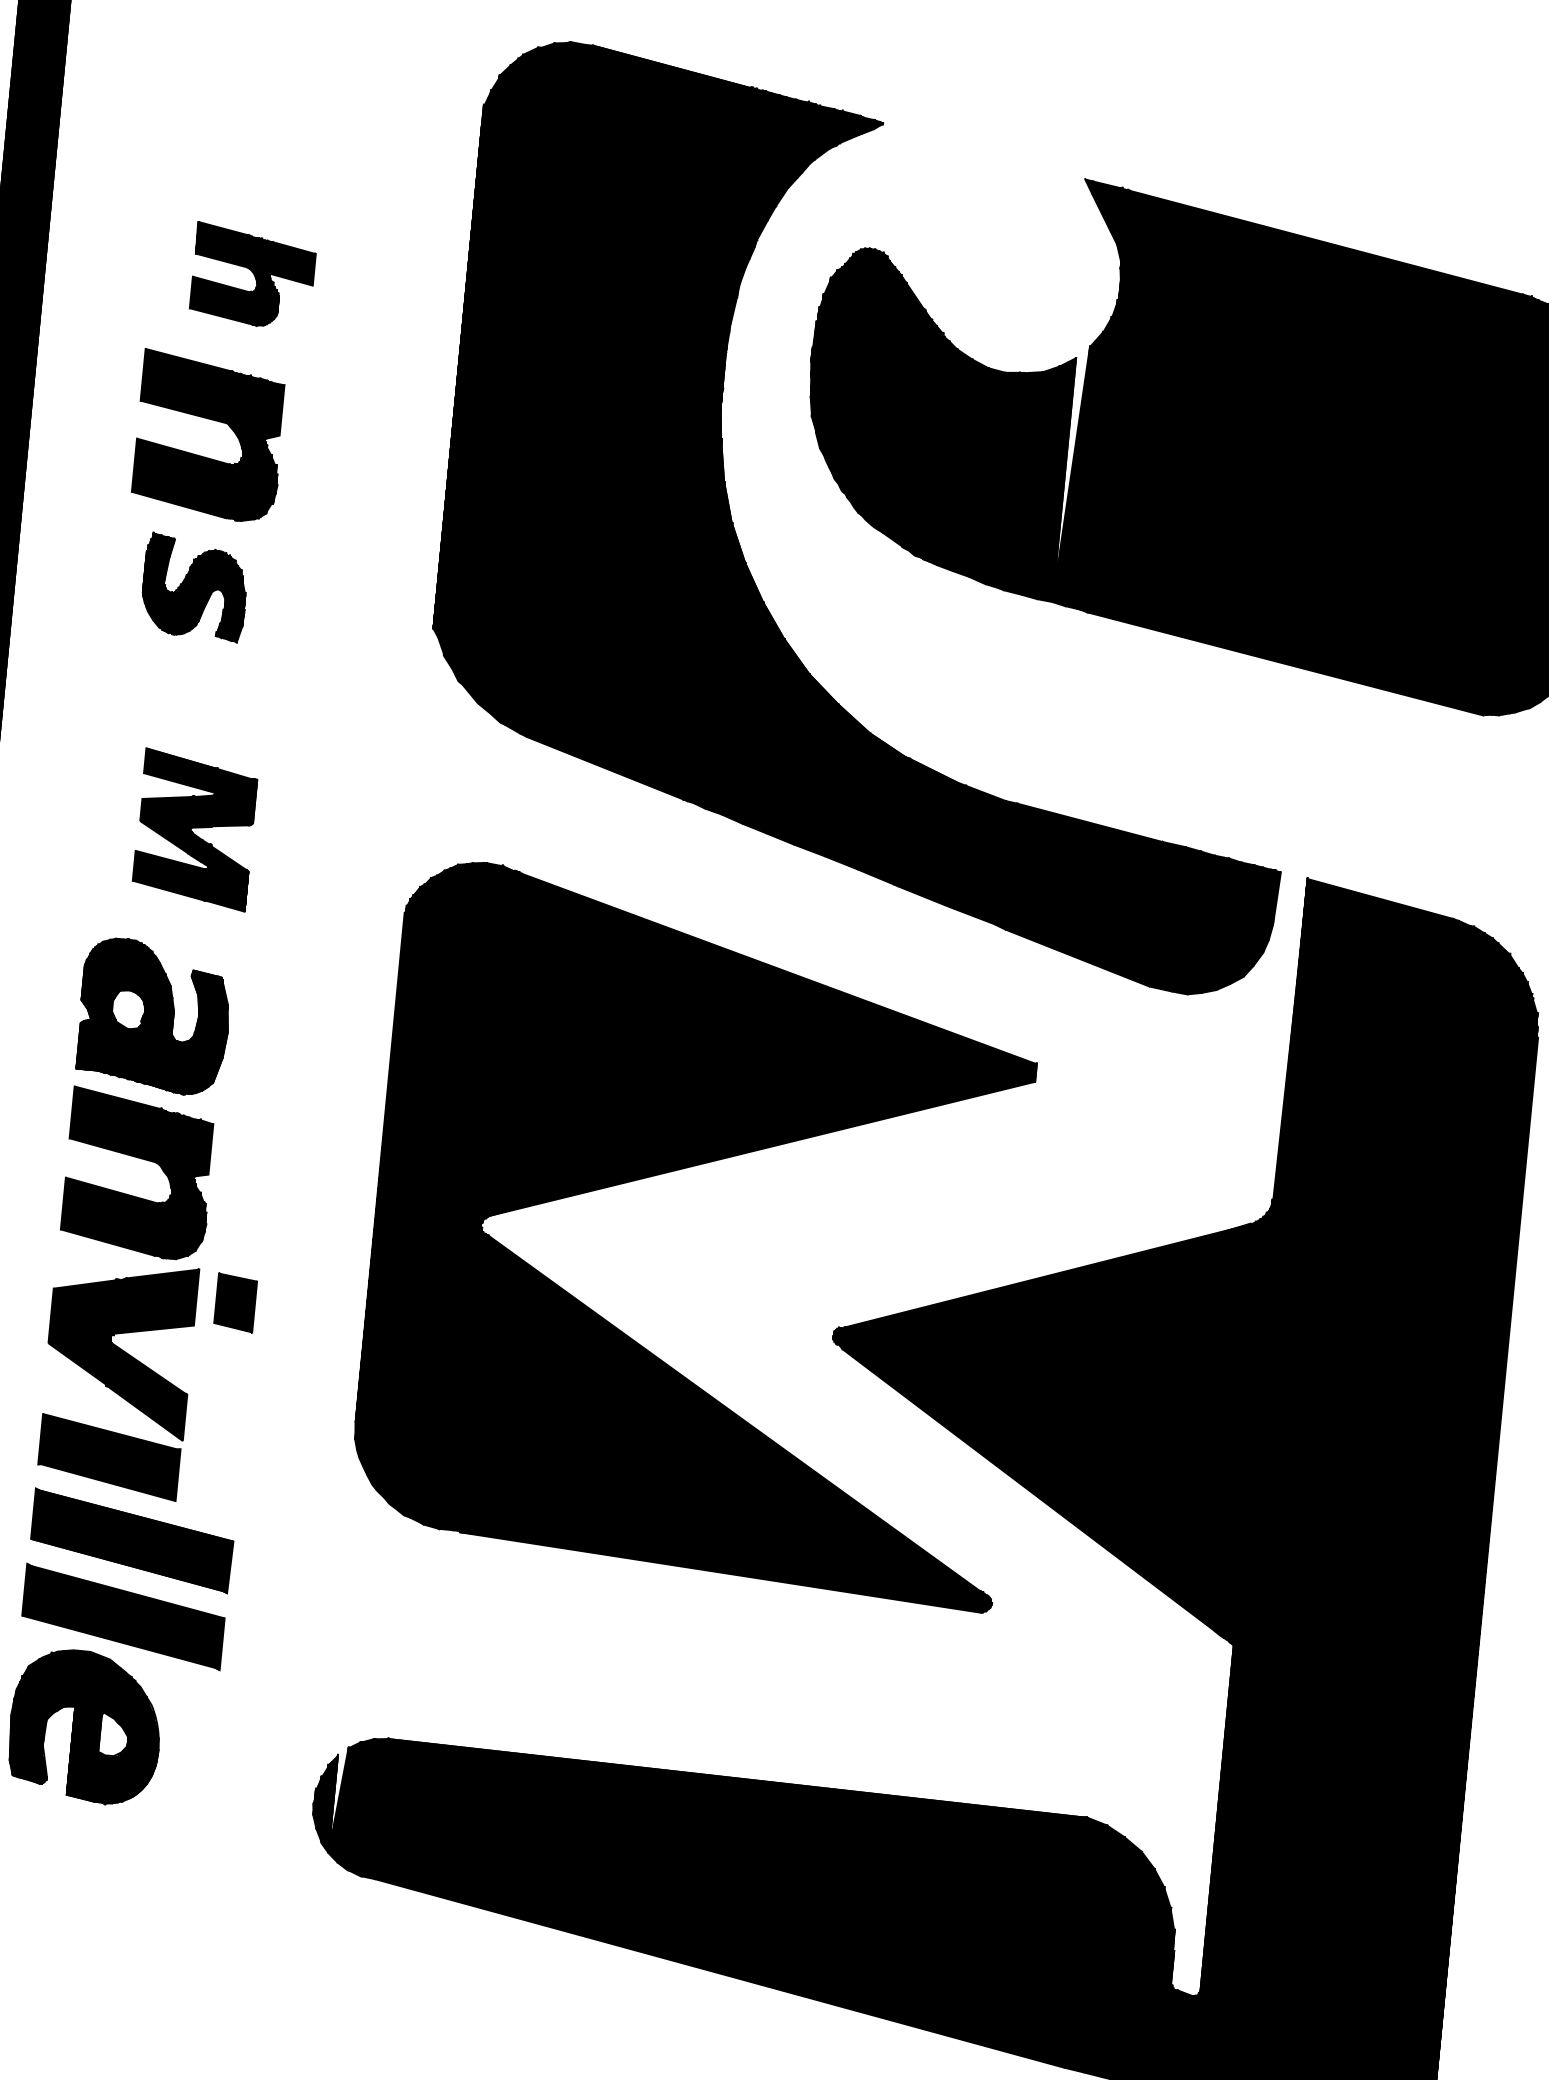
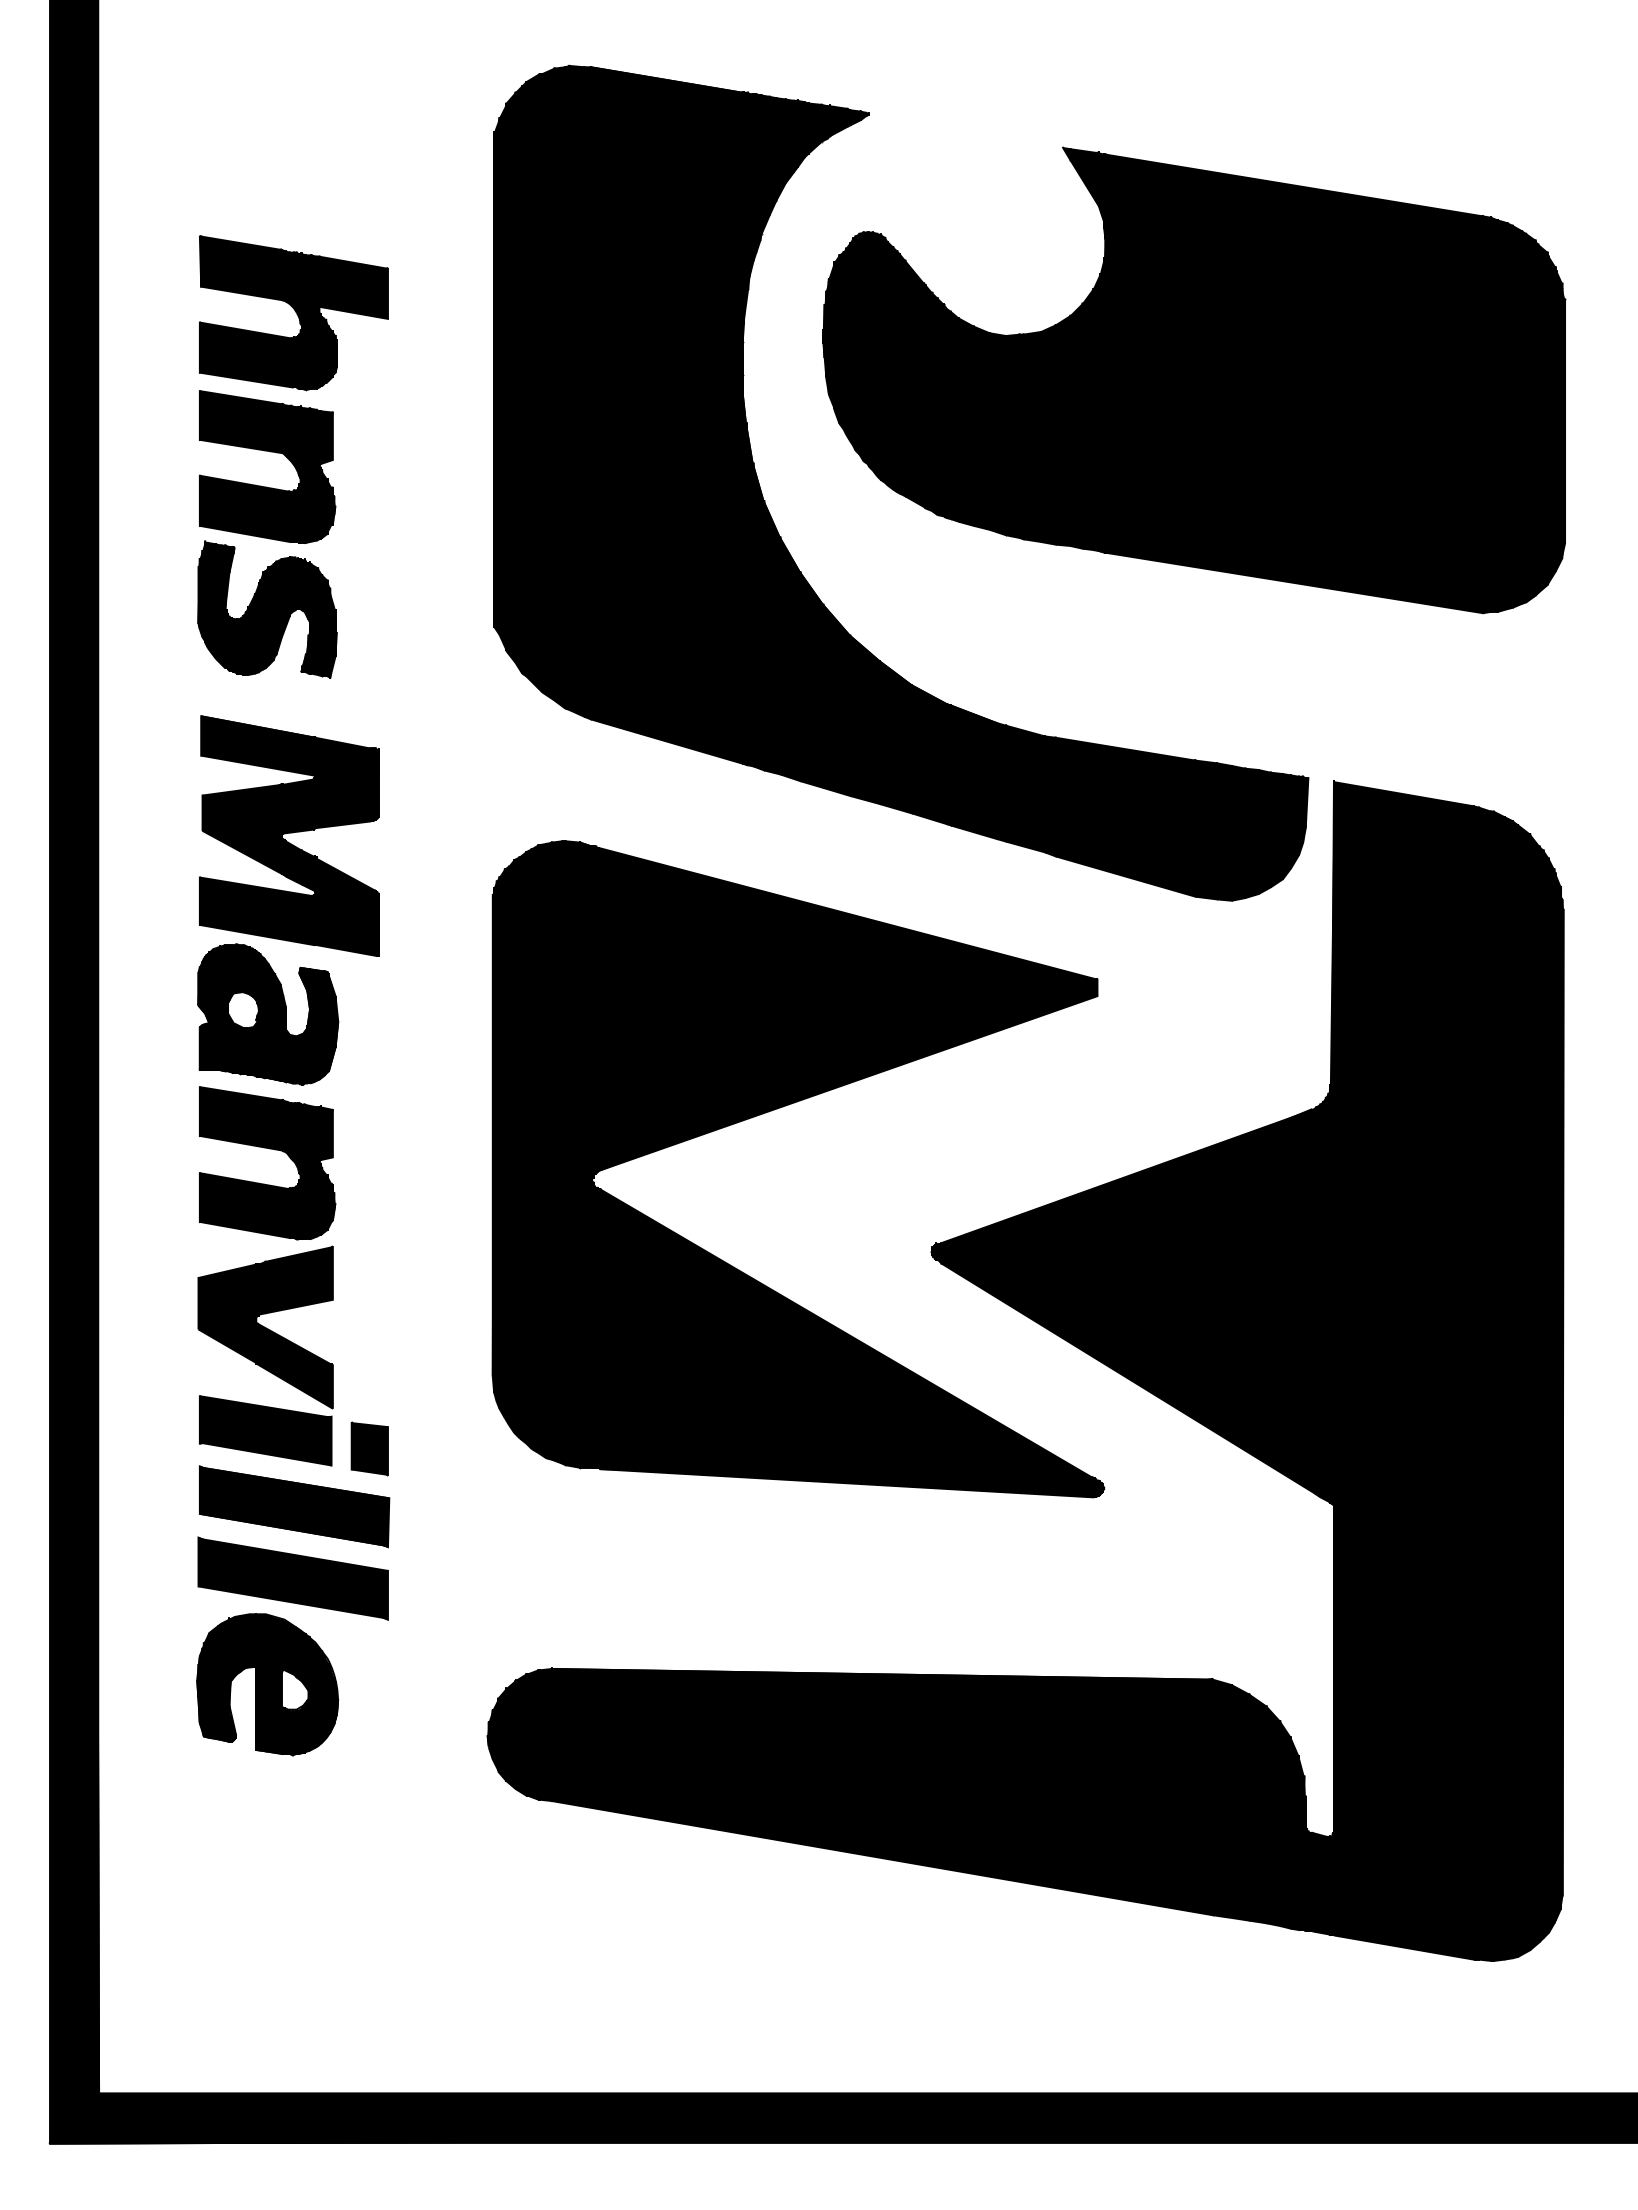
part: (252, 276) -> (293, 313), size x1.67
fill: (1071, 473) -> (1076, 424), added
part: (195, 587) -> (267, 609), size x1.43
part: (195, 829) -> (289, 835), size x1.67
part: (235, 1302) -> (369, 1448), moved
fill: (338, 1800) -> (510, 1730), added

